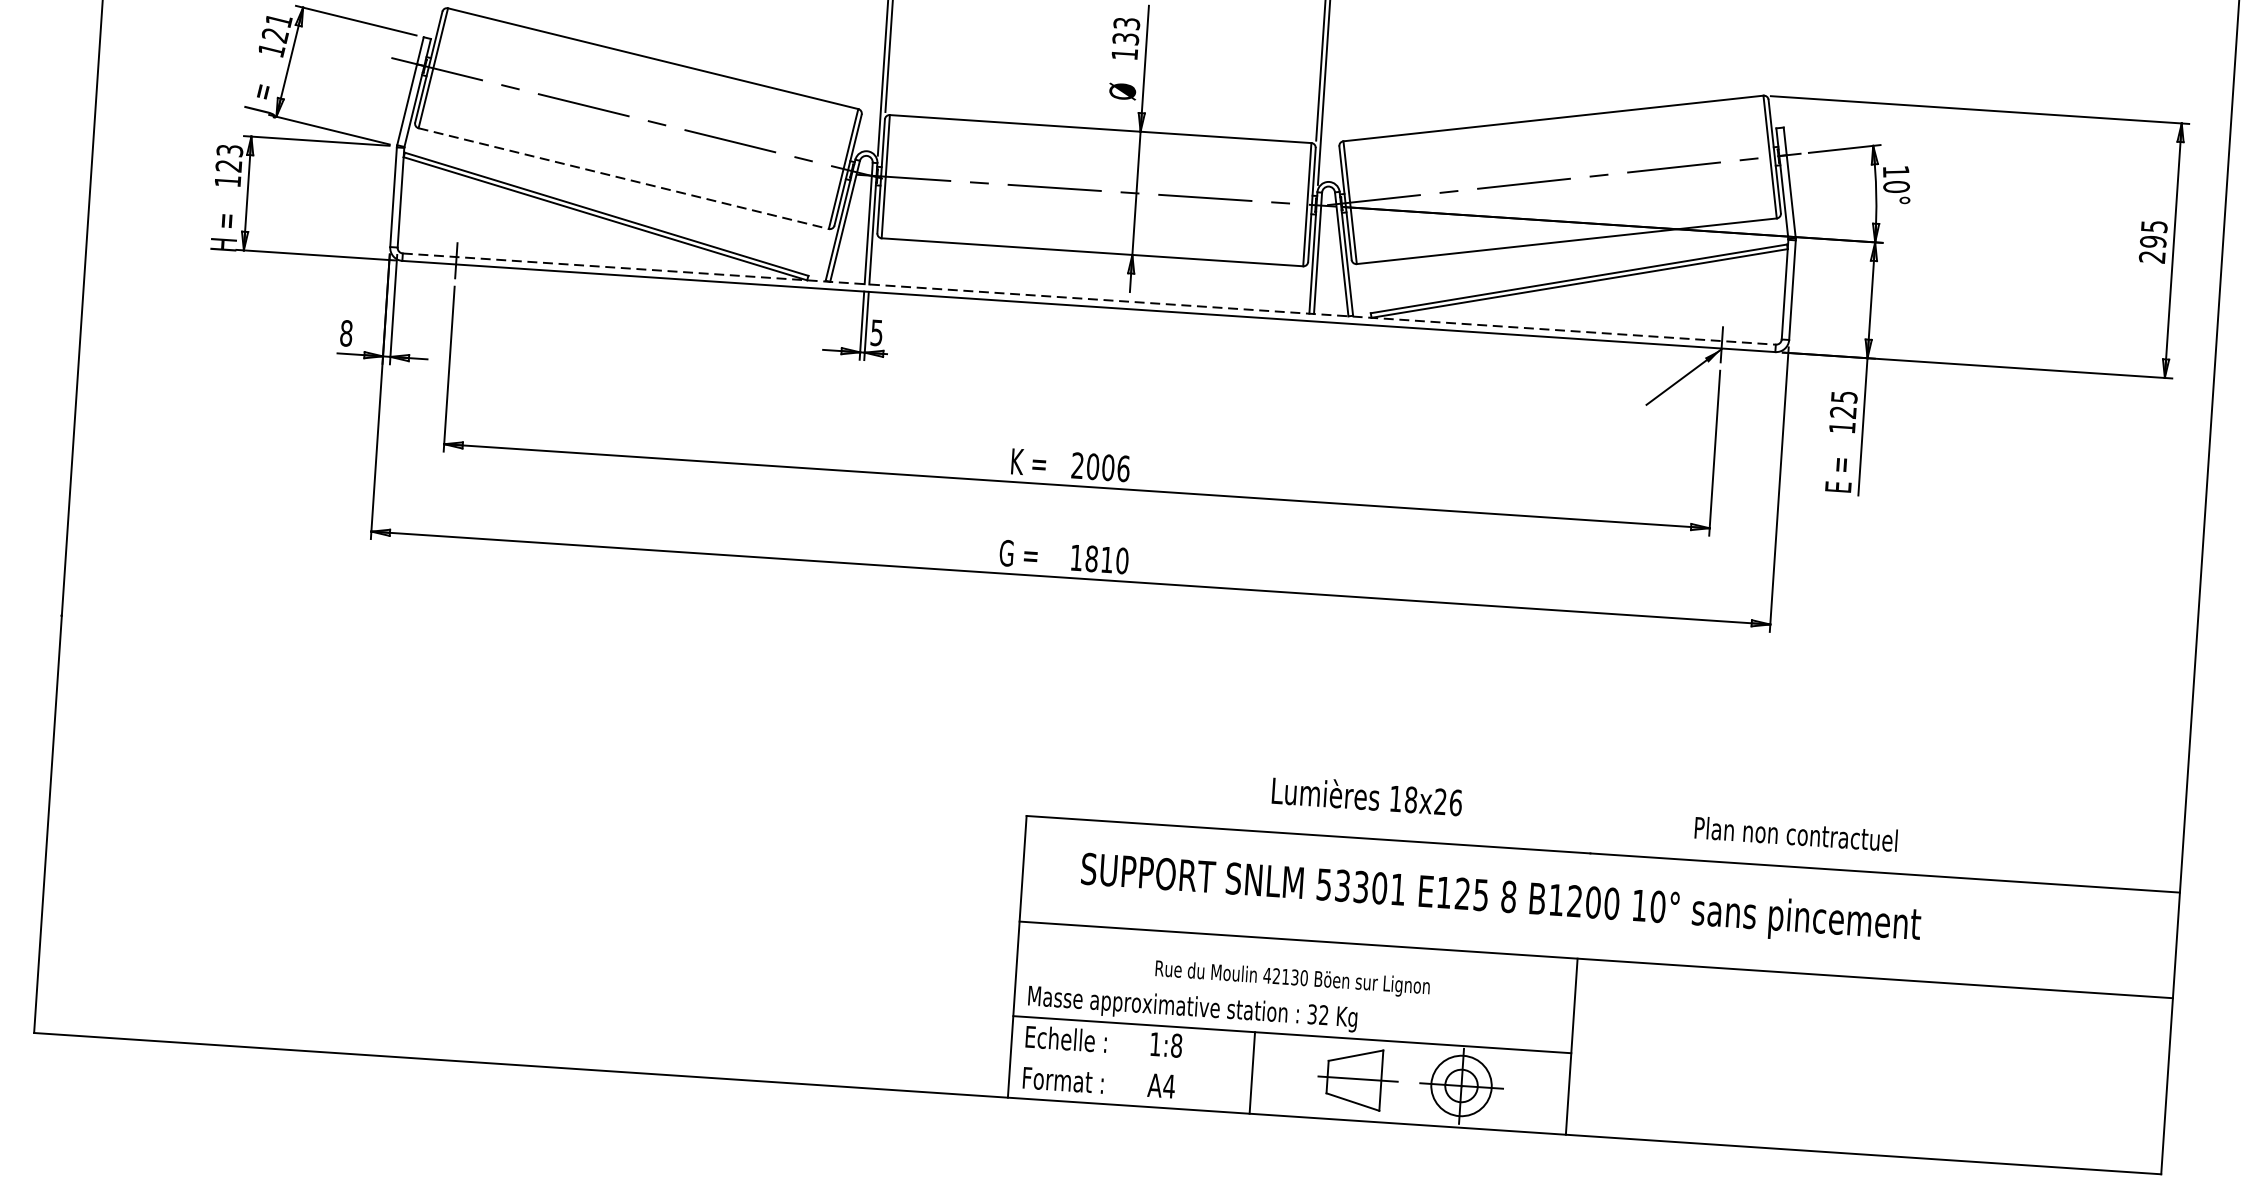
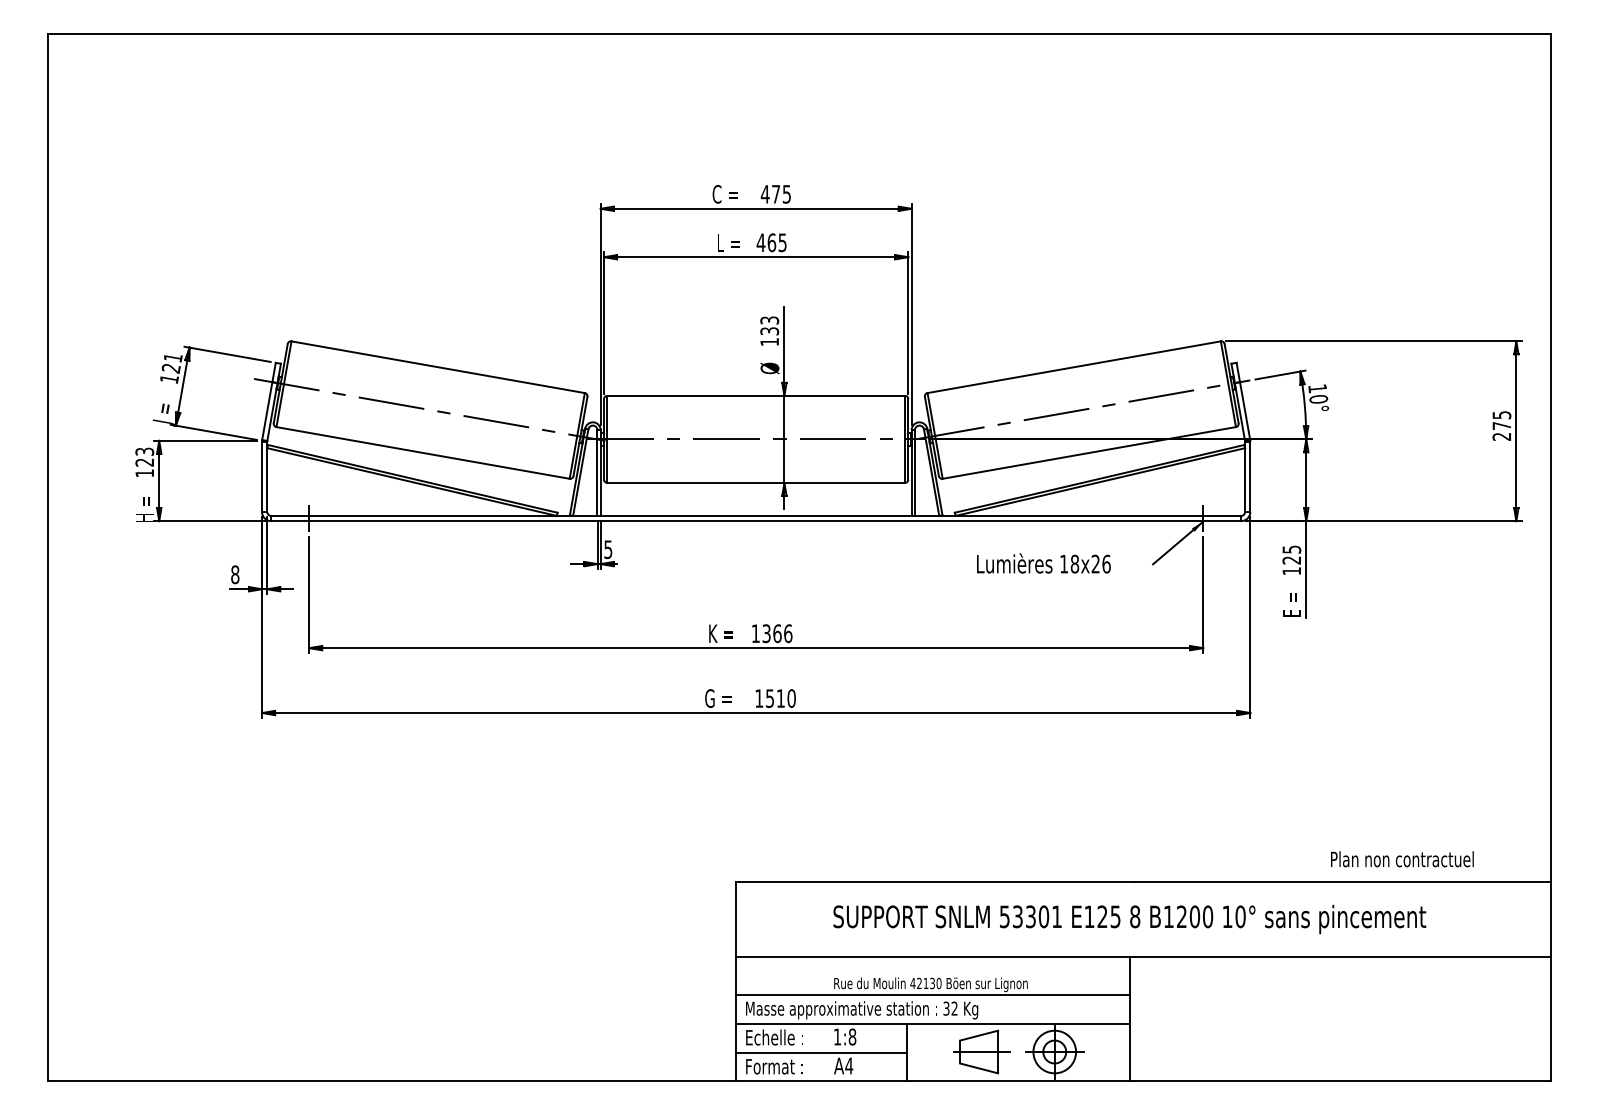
line: (624, 178) -> (423, 452), dashed -> solid
text: (2152, 241) -> (1501, 425), 295 -> 275
line: (1089, 298) -> (756, 515), dashed -> solid
text: (1092, 466) -> (766, 633), 2006 -> 1366
text: (1092, 558) -> (770, 698), 1810 -> 1510
text: (1366, 796) -> (1043, 563), moved
text: (1796, 834) -> (1402, 859), moved
text: (1500, 900) -> (1129, 919), moved
line: (1295, 994) -> (933, 995), added
line: (1131, 1064) -> (821, 1052), added

